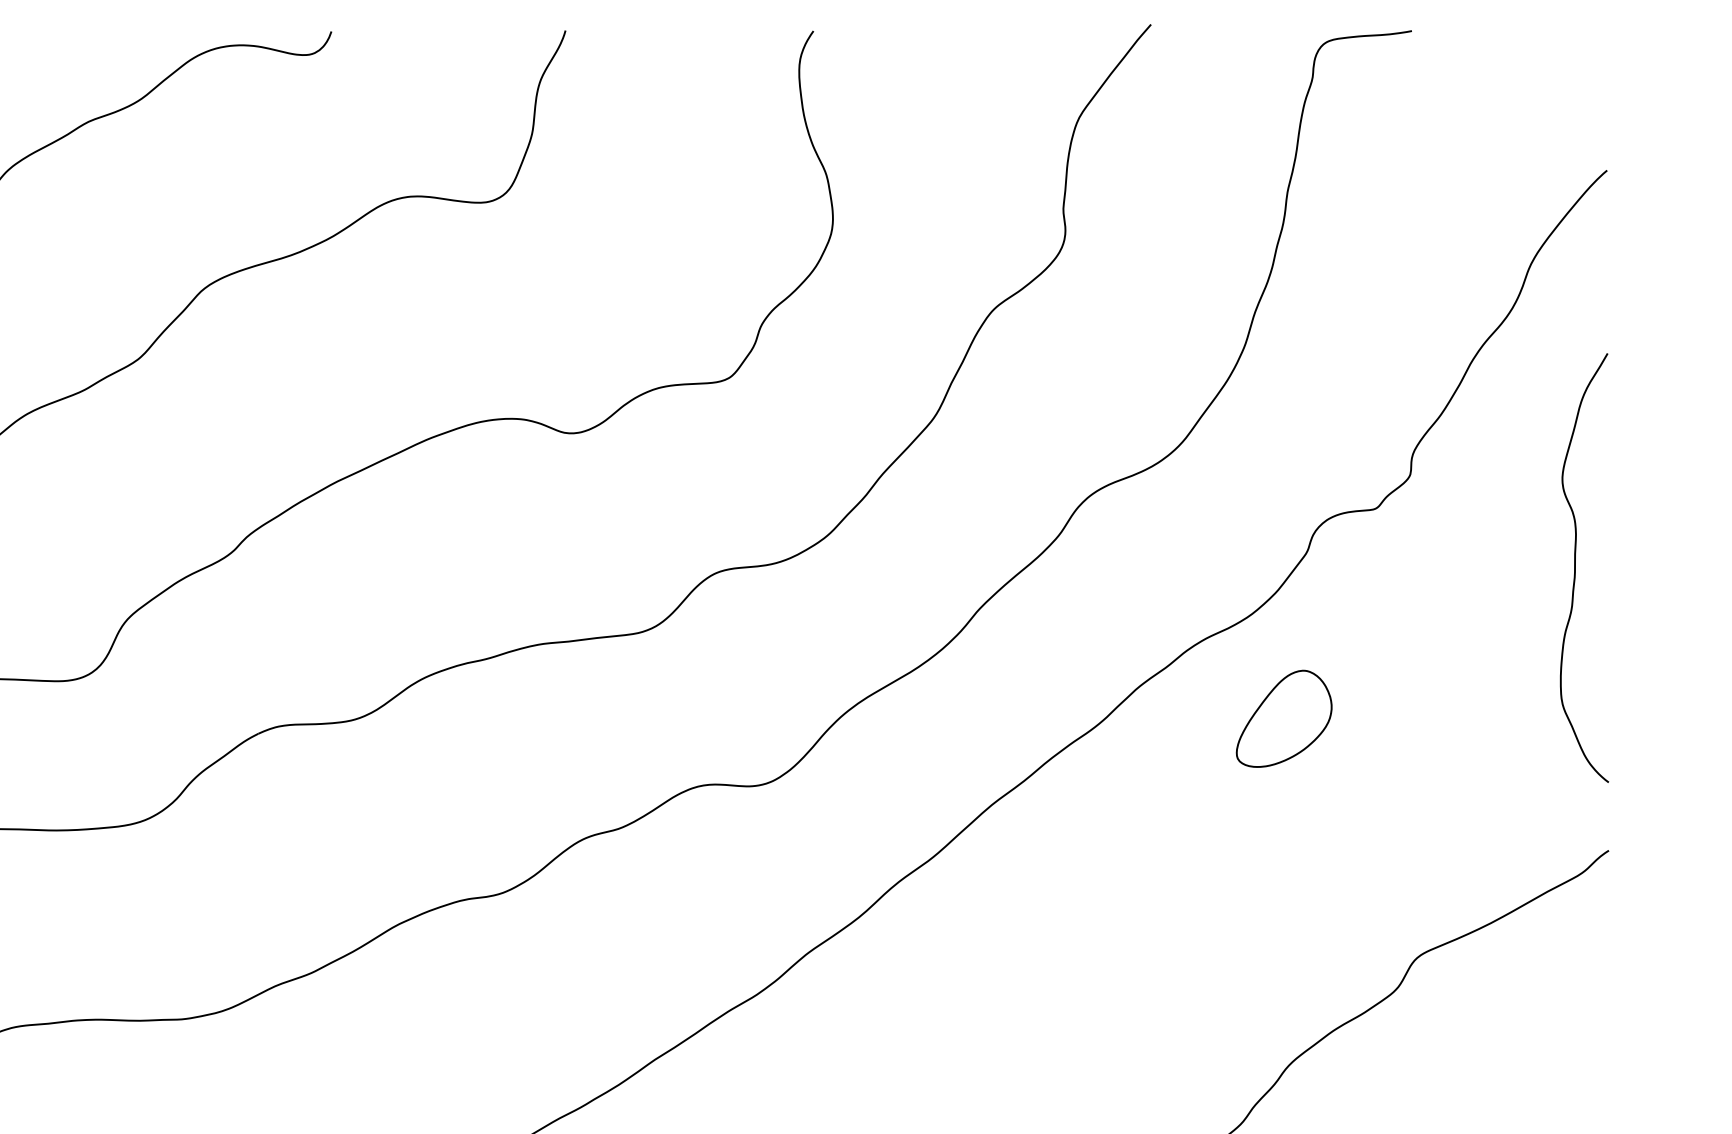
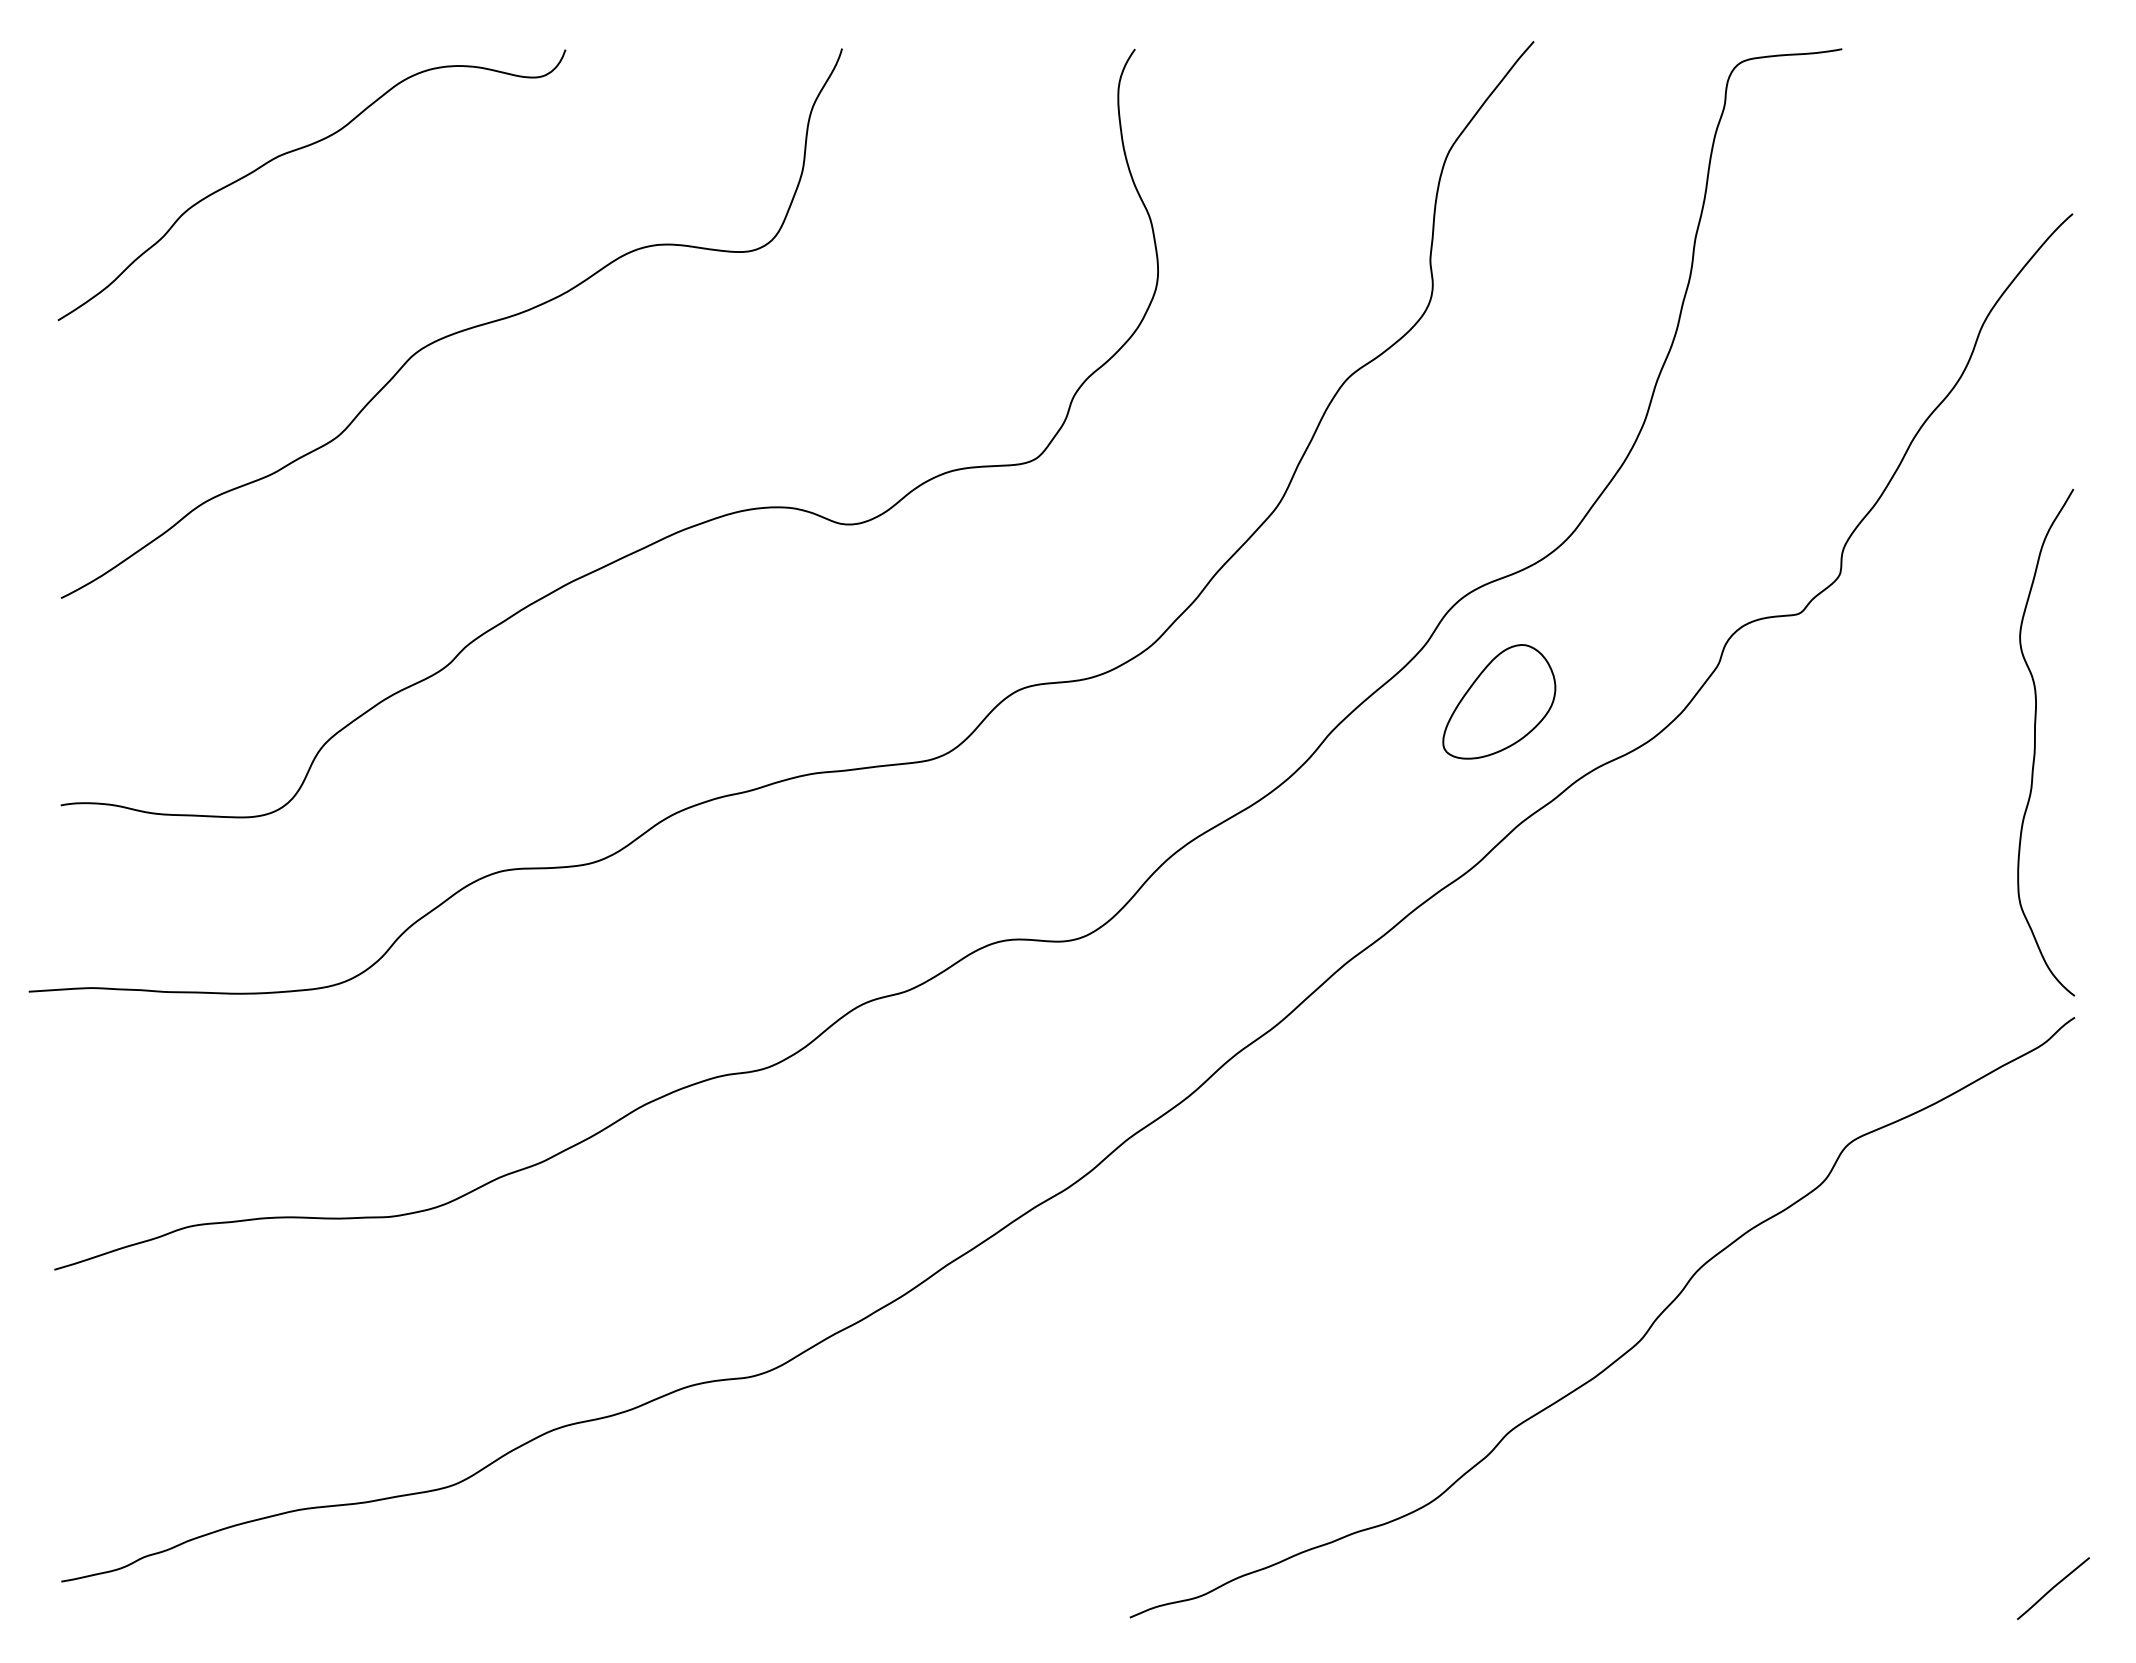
curve: (1575, 567) -> (2035, 742), moved
part: (1284, 718) -> (1499, 701), moved

